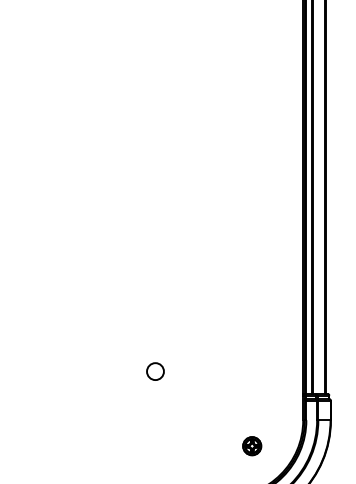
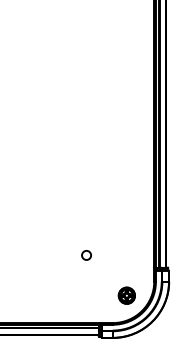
circle: (155, 371) -> (86, 255), moved
part: (251, 445) -> (126, 295), size x1.67

